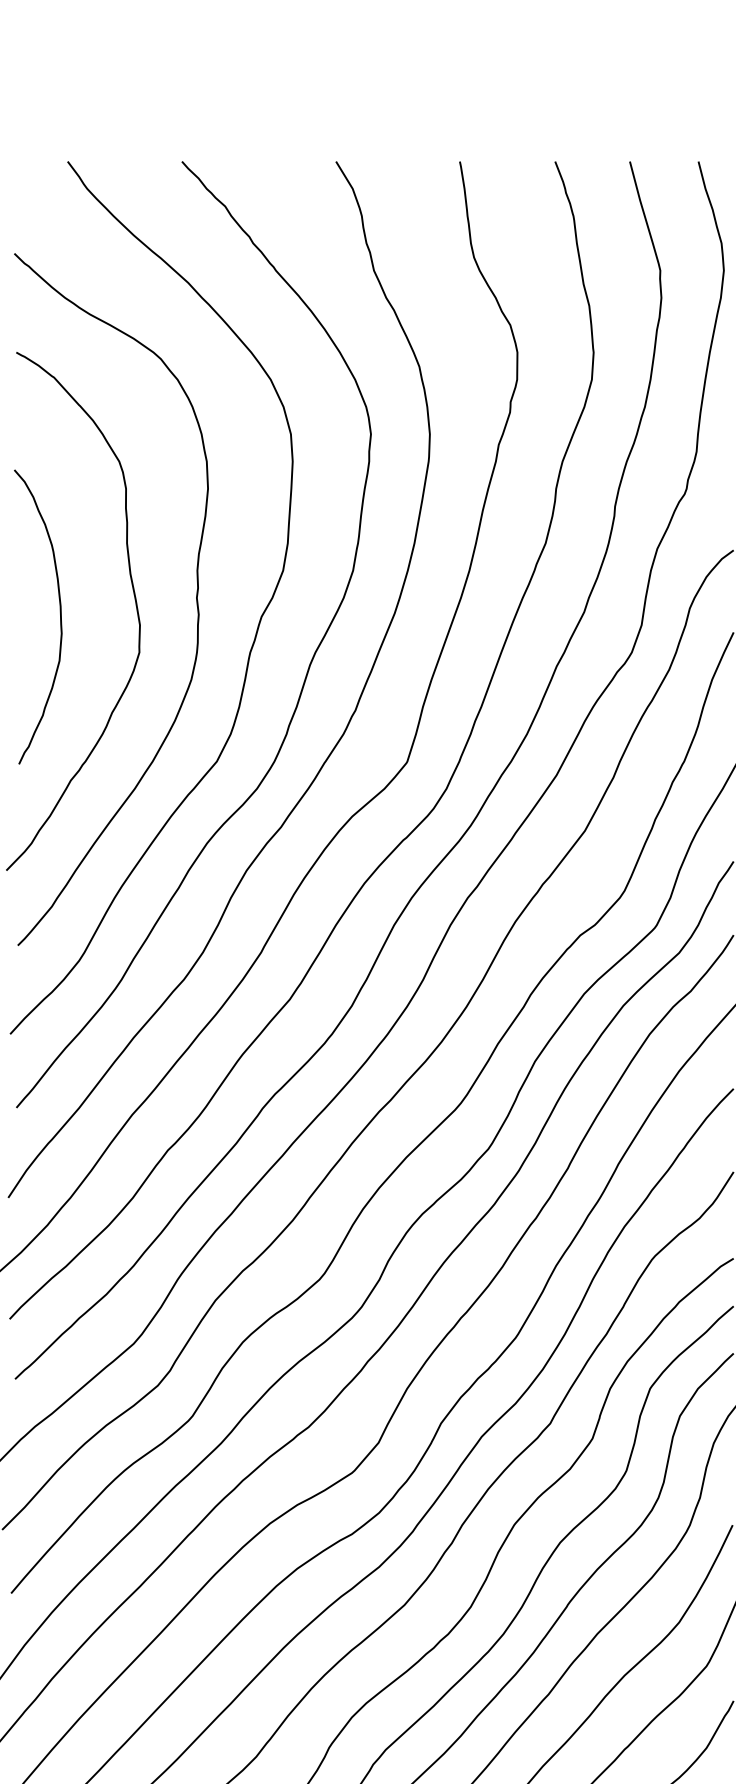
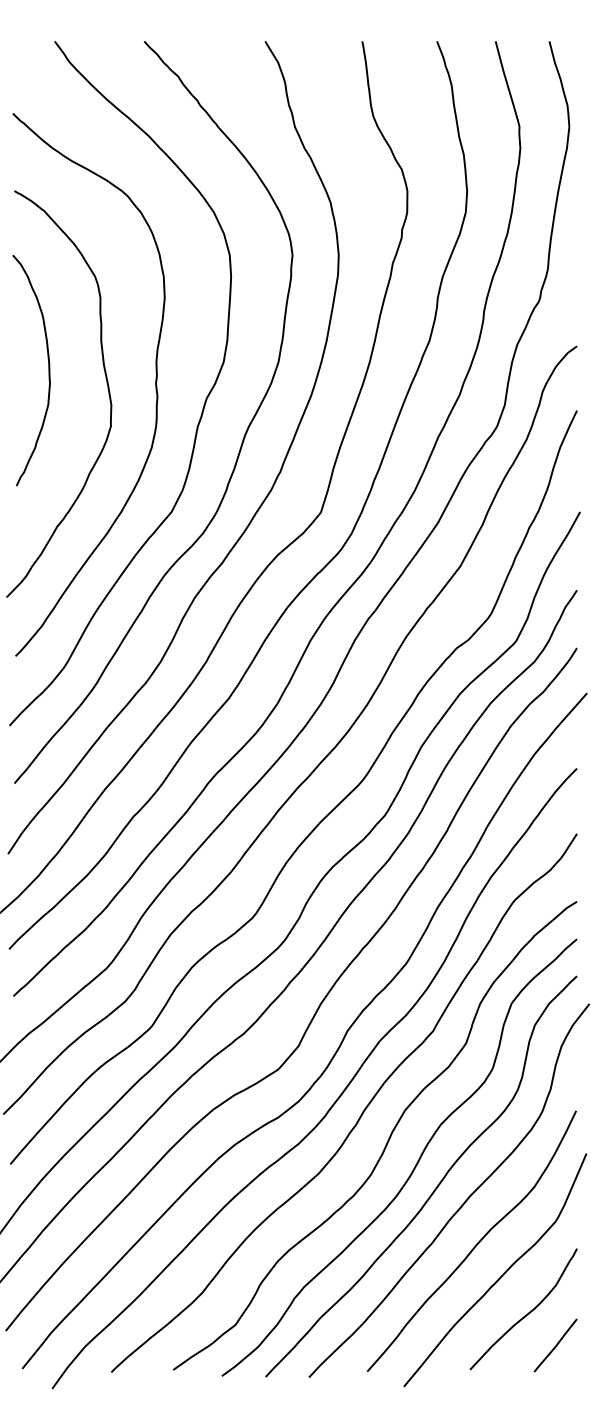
curve: (59, 616) -> (48, 370), moved

